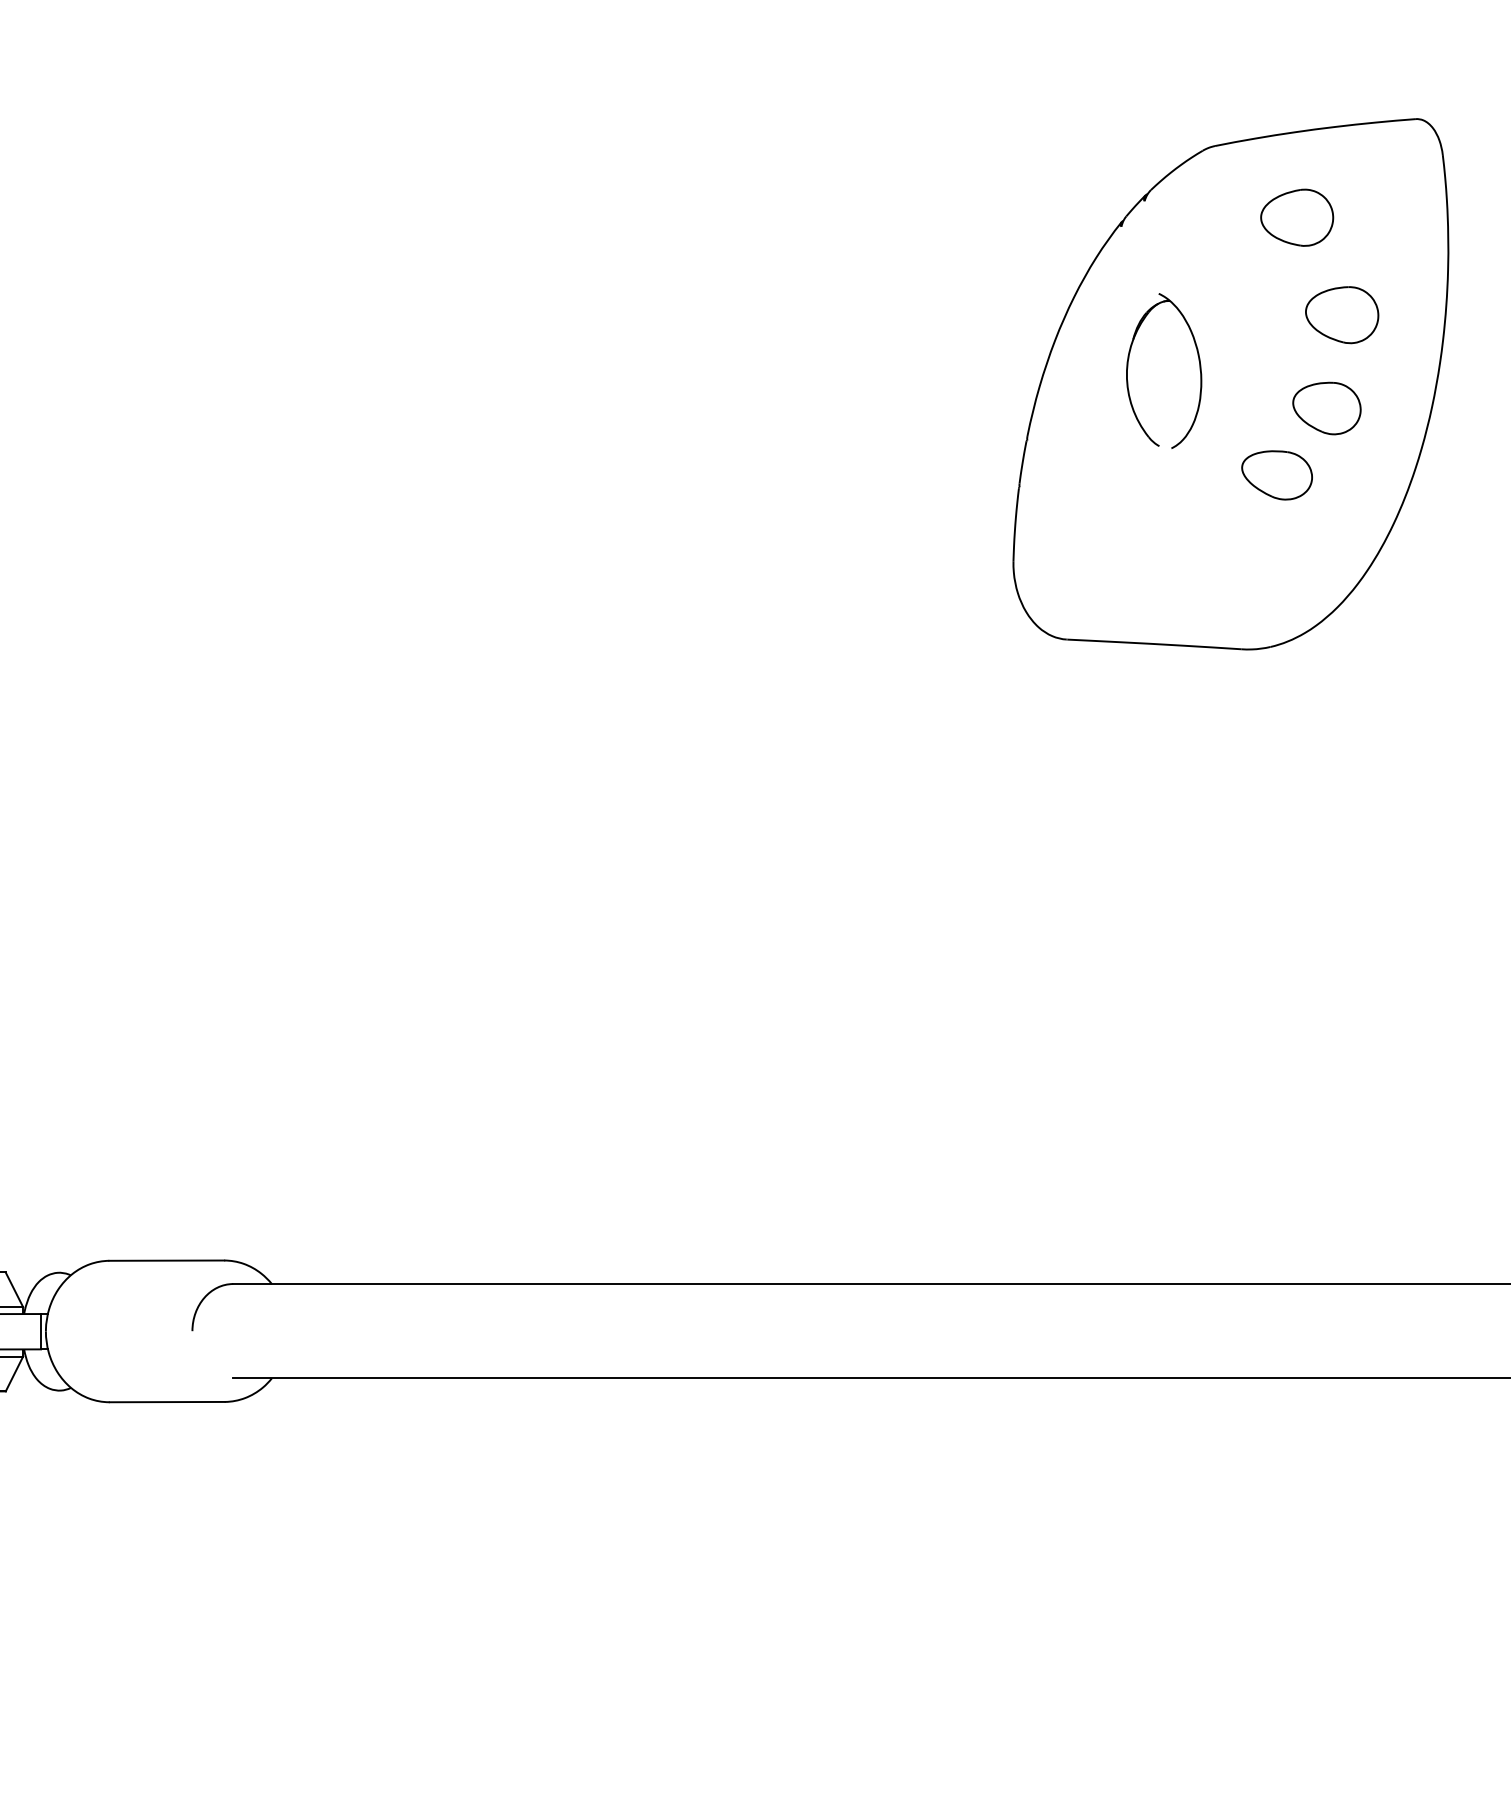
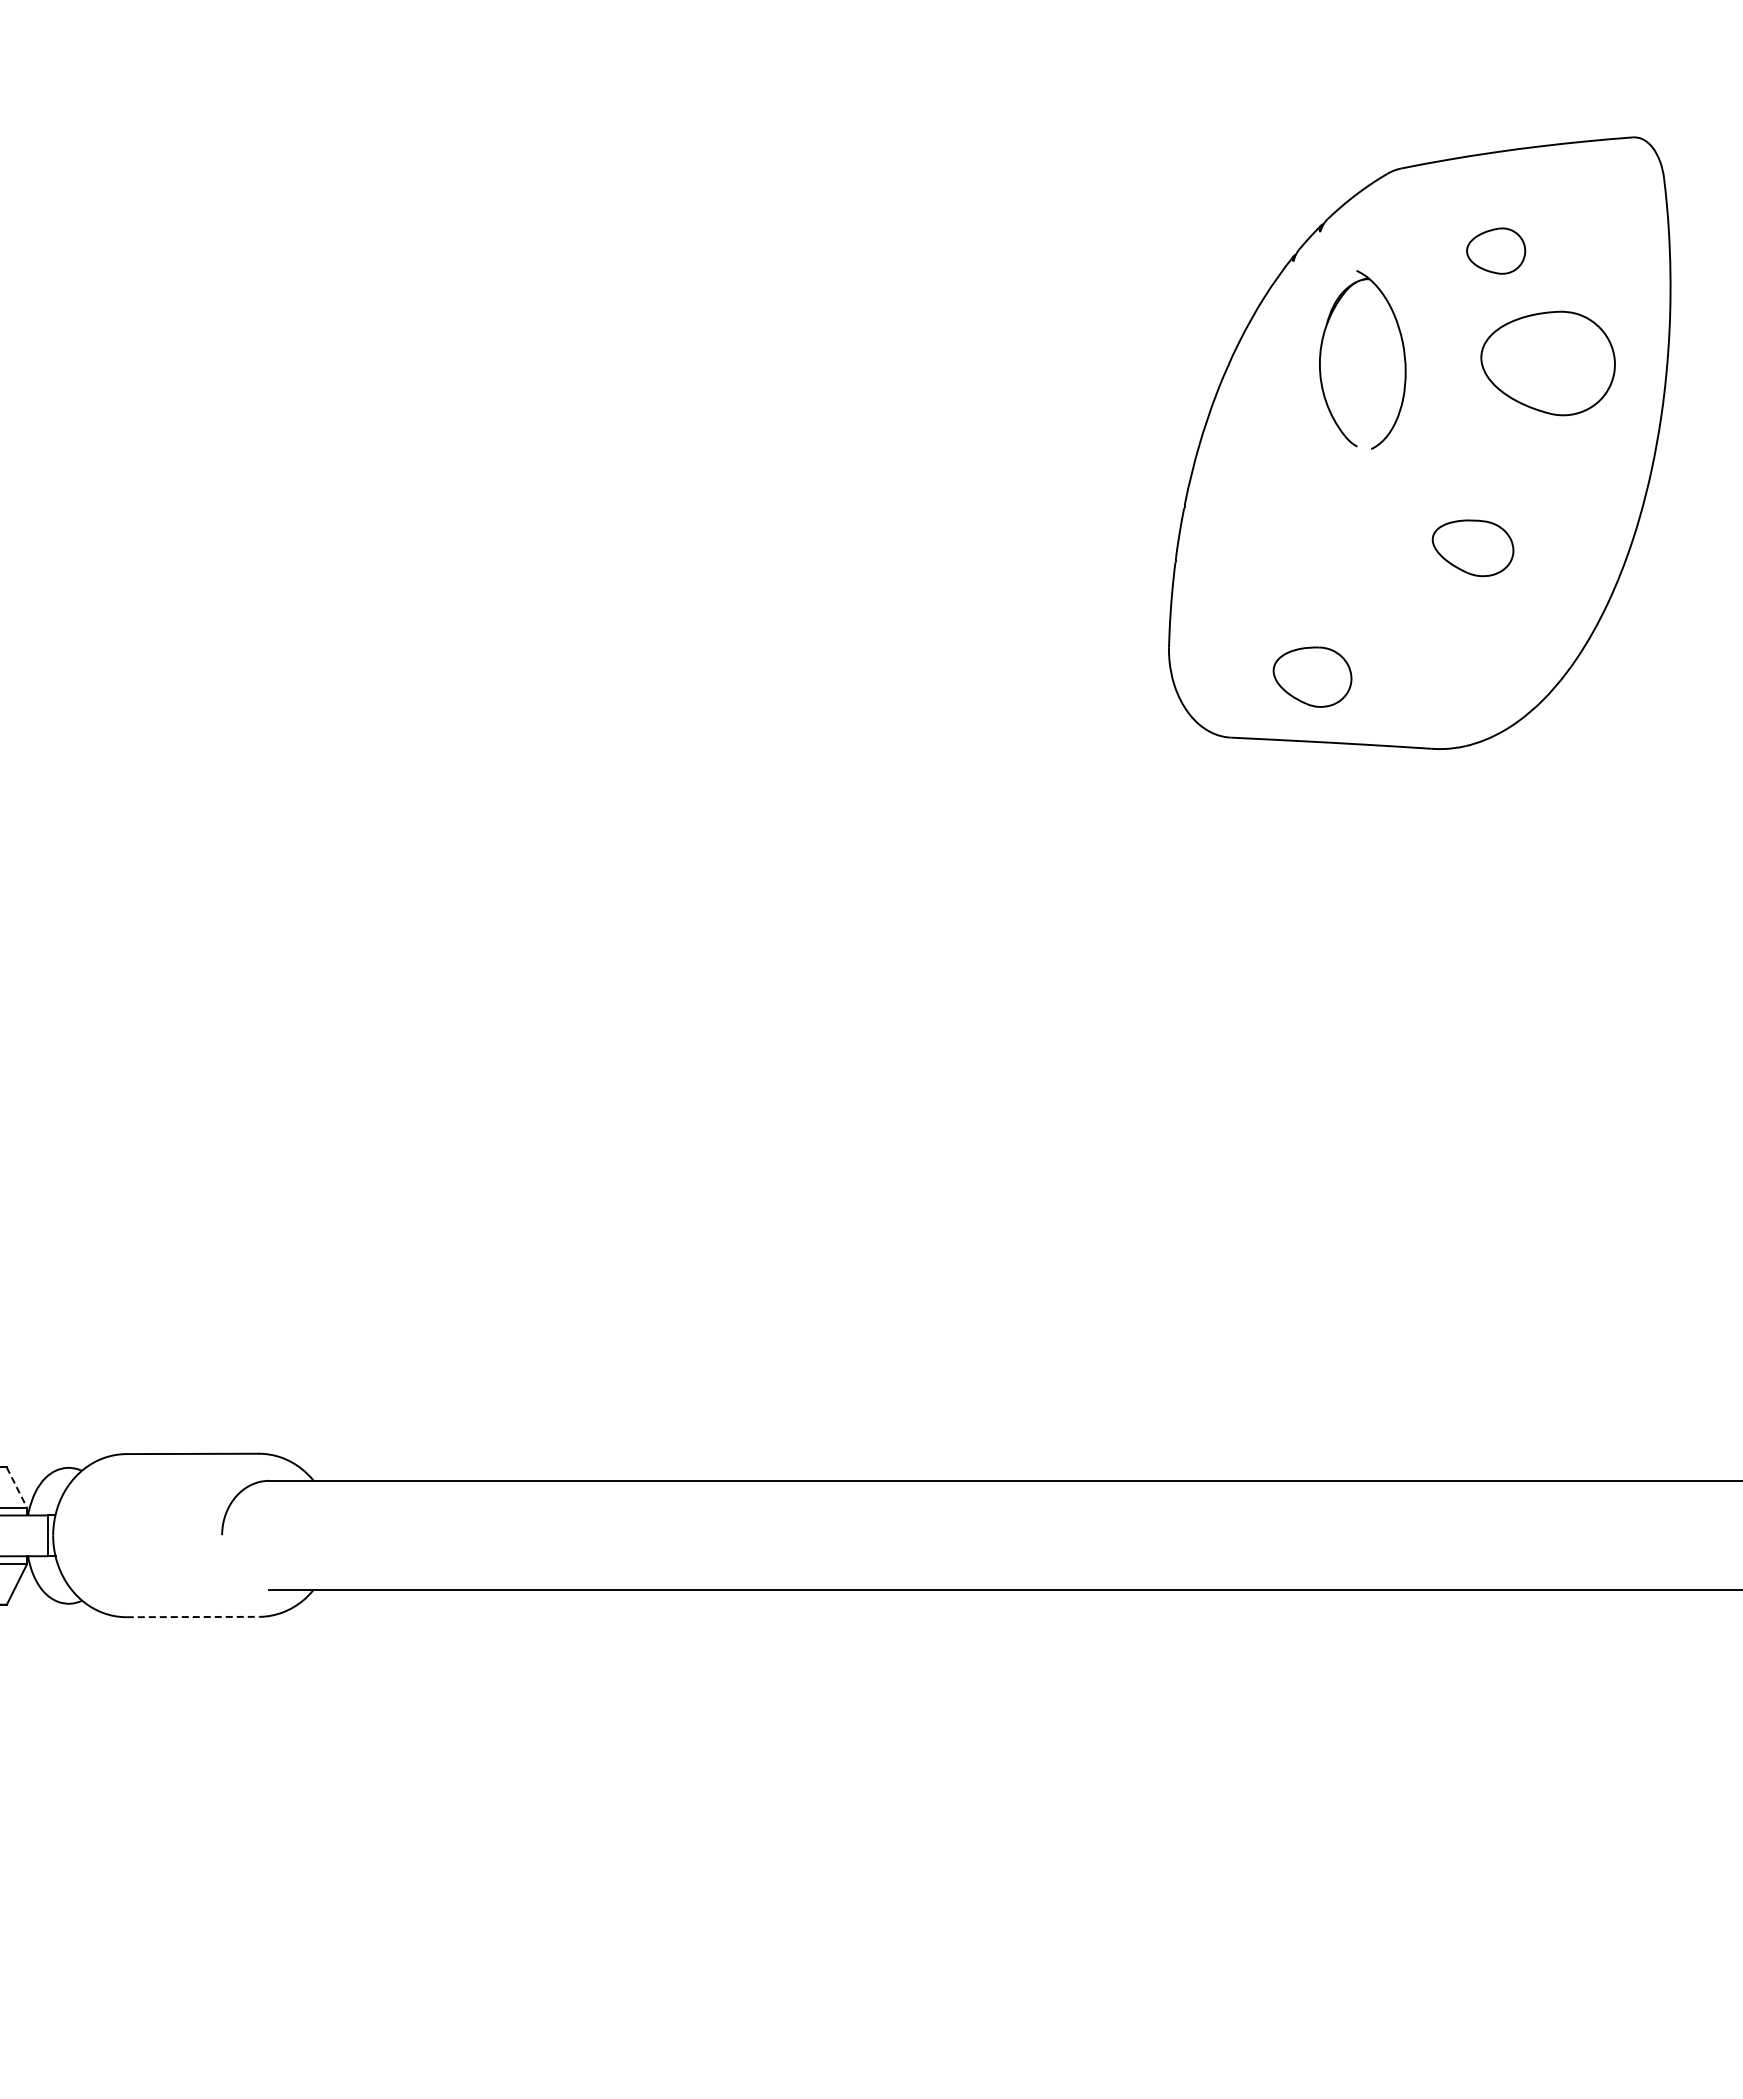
part: (1296, 217) -> (1495, 250), size x0.7
part: (1341, 315) -> (1547, 363), size x1.6
part: (1128, 368) -> (1321, 356), moved
part: (1326, 407) -> (1312, 676), moved
line: (14, 1289) -> (17, 1487), solid -> dashed
line: (167, 1402) -> (193, 1617), solid -> dashed

